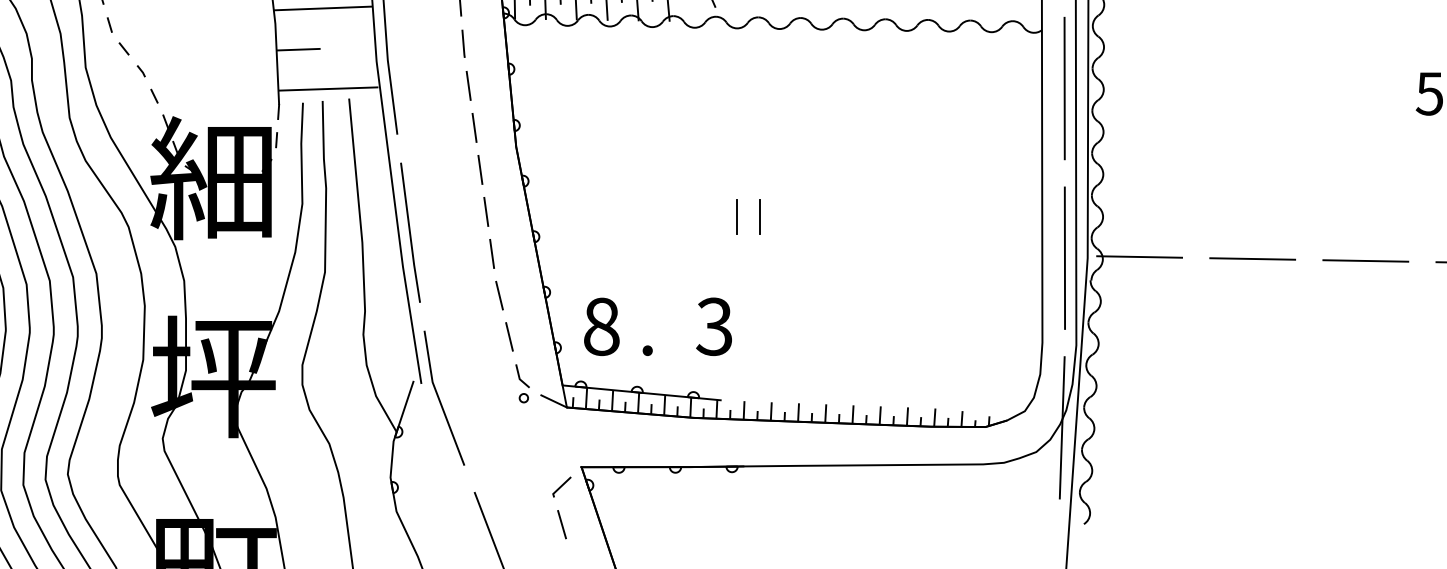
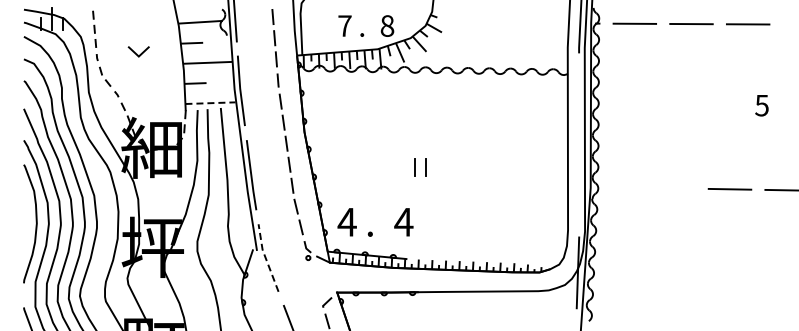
line: (1065, 87) -> (579, 102), removed
line: (328, 89) -> (210, 103), solid -> dashed
line: (1139, 255) -> (616, 186), removed
line: (1065, 257) -> (579, 187), removed
line: (1252, 257) -> (673, 187), removed
text: (600, 325) -> (346, 221), 8 -> 4
text: (713, 325) -> (403, 221), 3 -> 4
line: (438, 397) -> (265, 257), solid -> dashed

